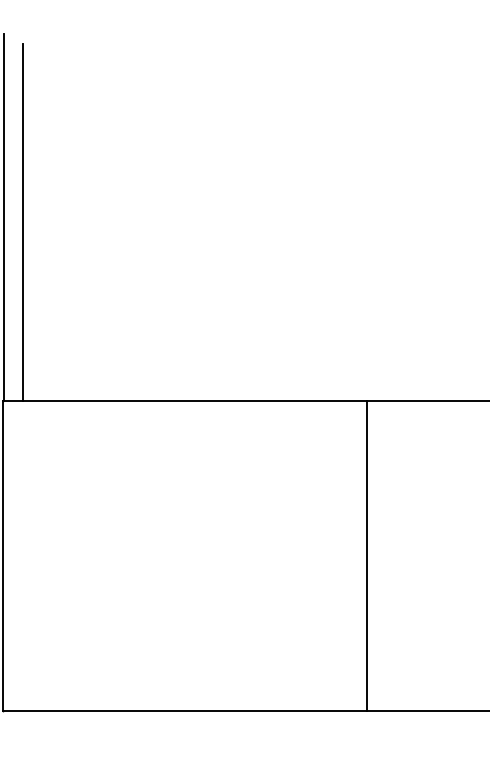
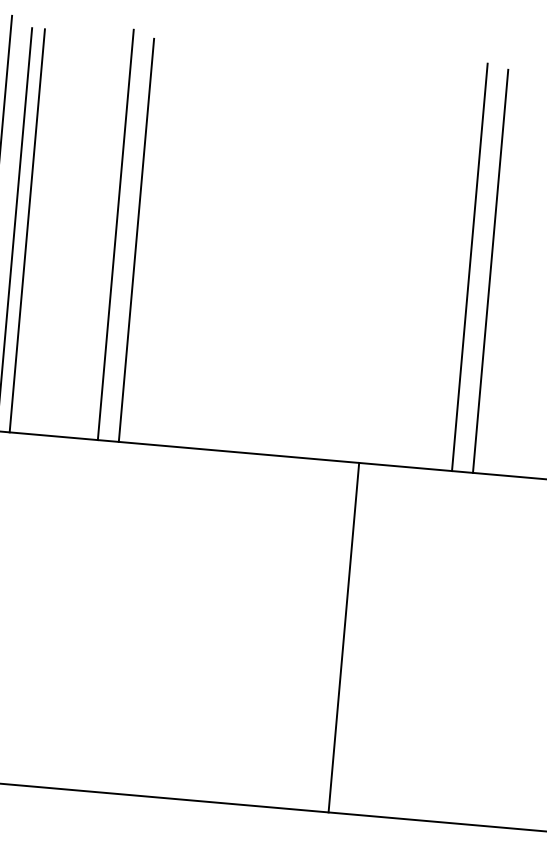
line: (112, 219) -> (116, 235), added
line: (426, 220) -> (470, 267), added
line: (33, 222) -> (26, 230), added
line: (130, 222) -> (136, 240), added
line: (444, 222) -> (490, 271), added
line: (366, 556) -> (343, 638), moved

